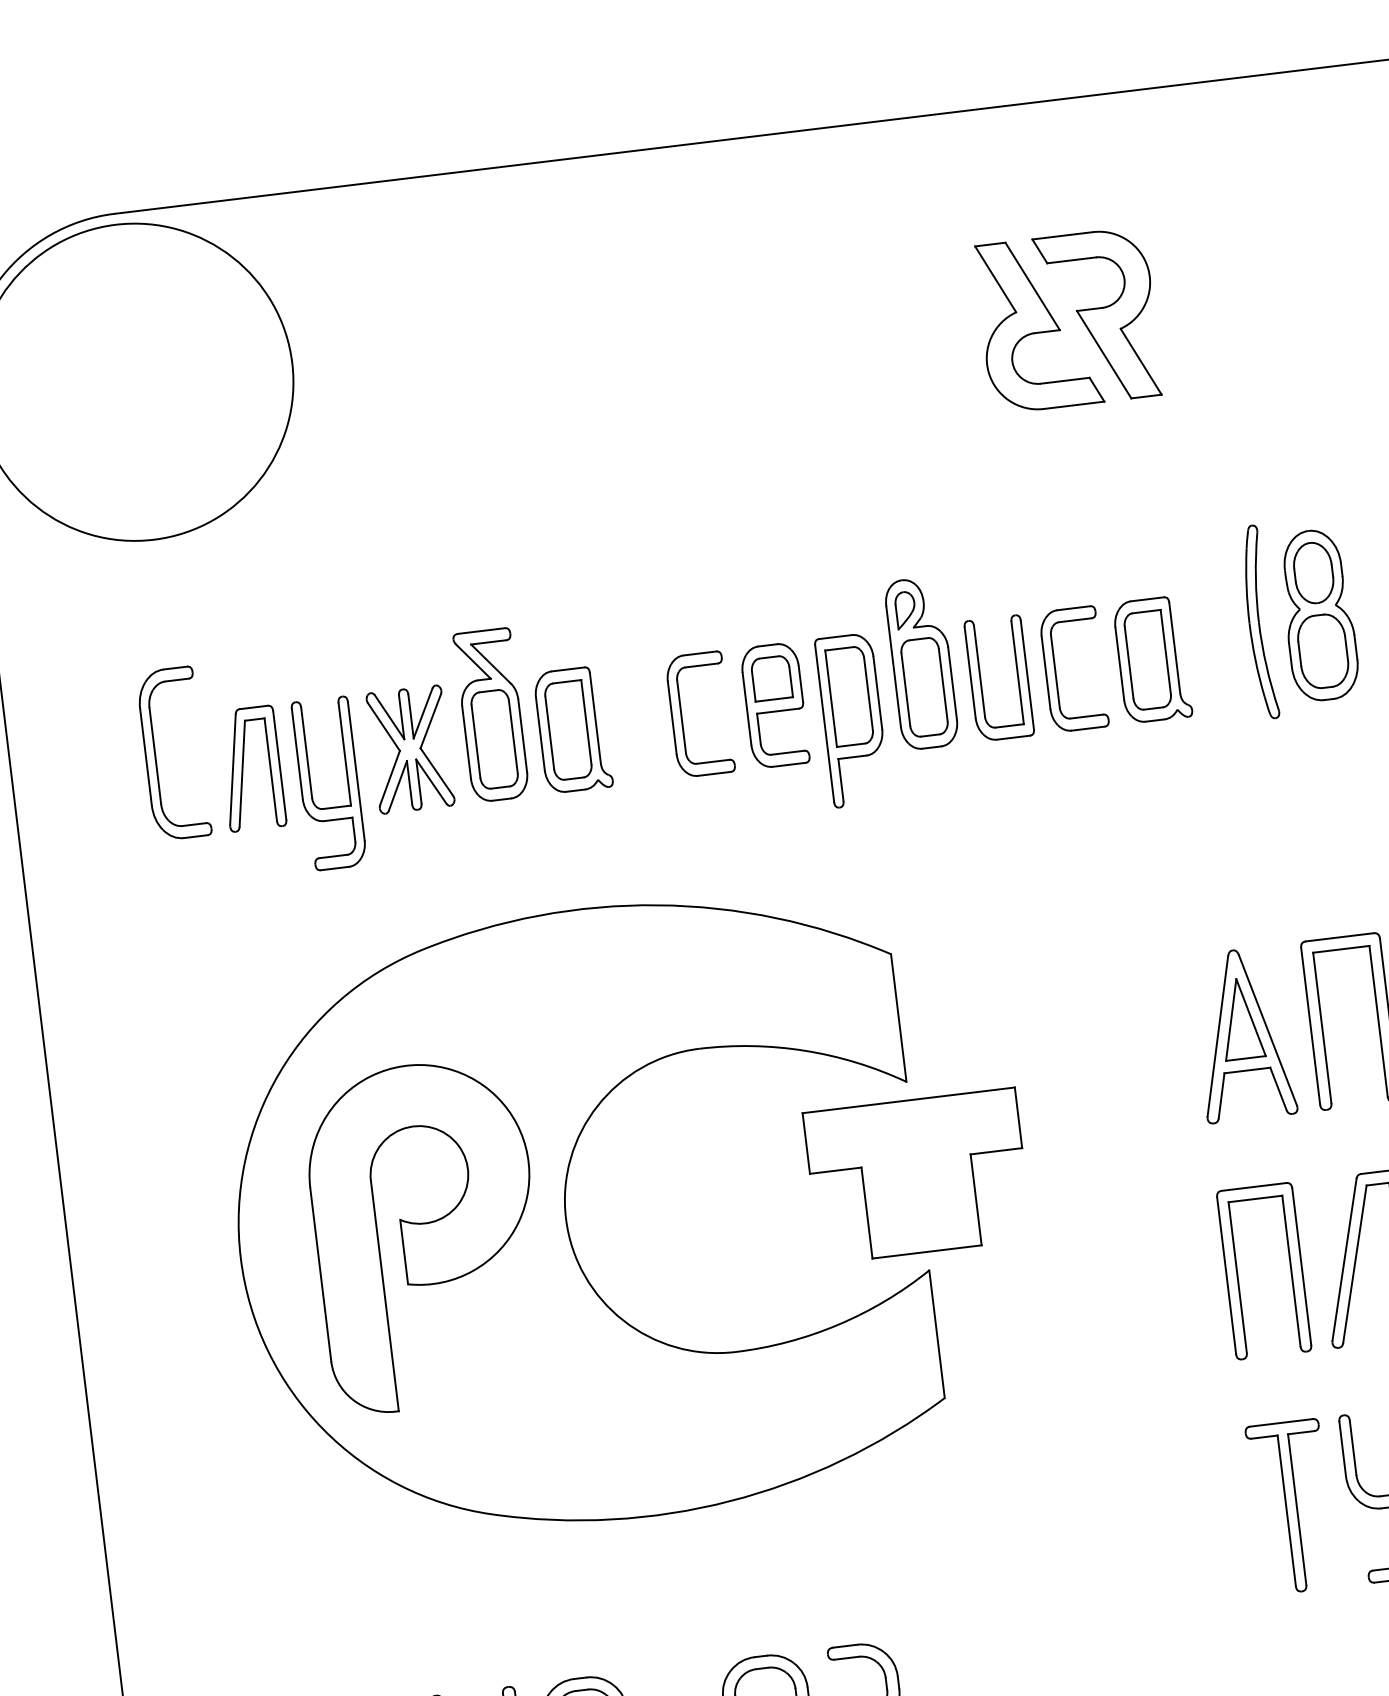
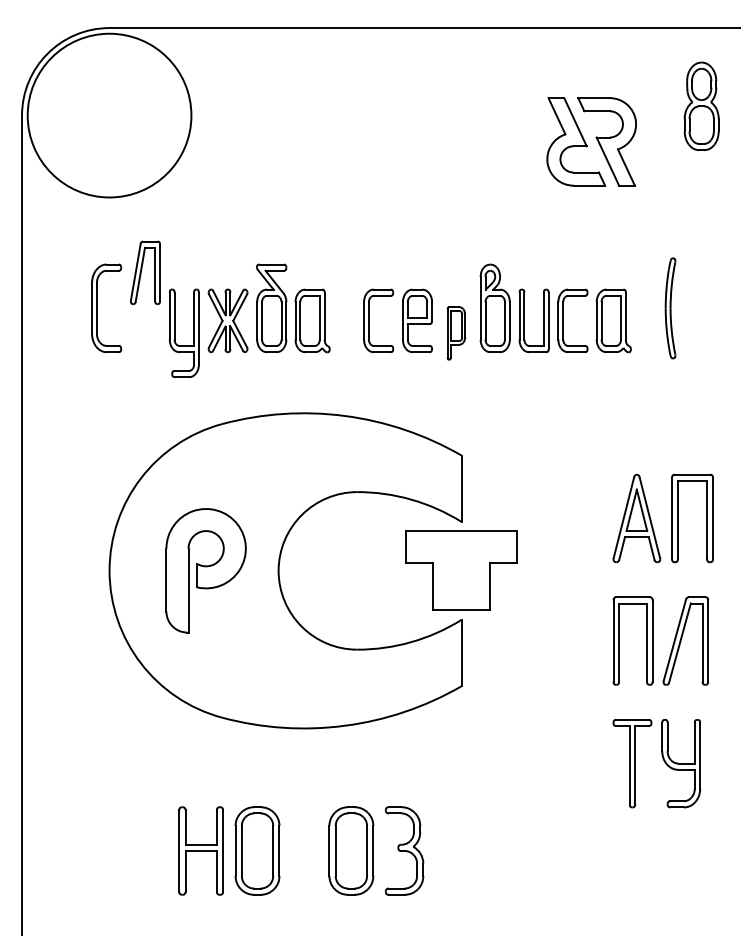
part: (1318, 613) -> (701, 105), moved
part: (852, 720) -> (456, 333), size x0.6
part: (251, 768) -> (145, 272), moved
part: (425, 1235) -> (205, 570), size x0.7

